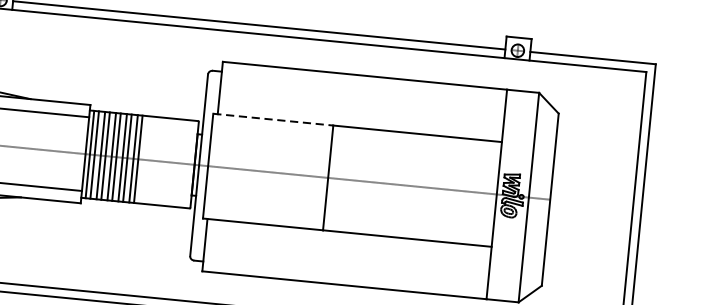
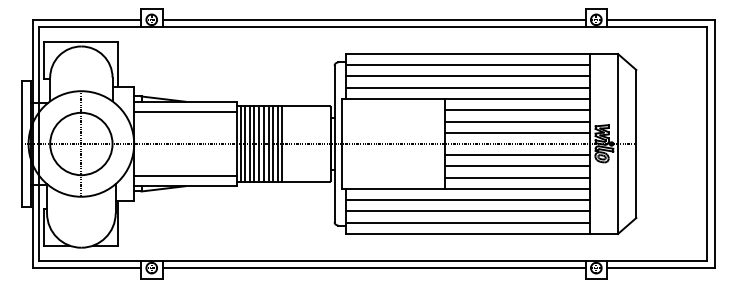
line: (363, 89) -> (468, 65), added
line: (362, 102) -> (468, 76), added
line: (361, 114) -> (468, 87), added
line: (272, 119) -> (393, 98), dashed -> solid
line: (415, 147) -> (517, 110), added
line: (414, 159) -> (517, 121), added
line: (413, 172) -> (517, 132), added
line: (410, 199) -> (517, 155), added
line: (409, 212) -> (517, 166), added
line: (408, 225) -> (517, 177), added
line: (348, 246) -> (468, 200), added
line: (347, 259) -> (468, 211), added
line: (346, 271) -> (468, 222), added

